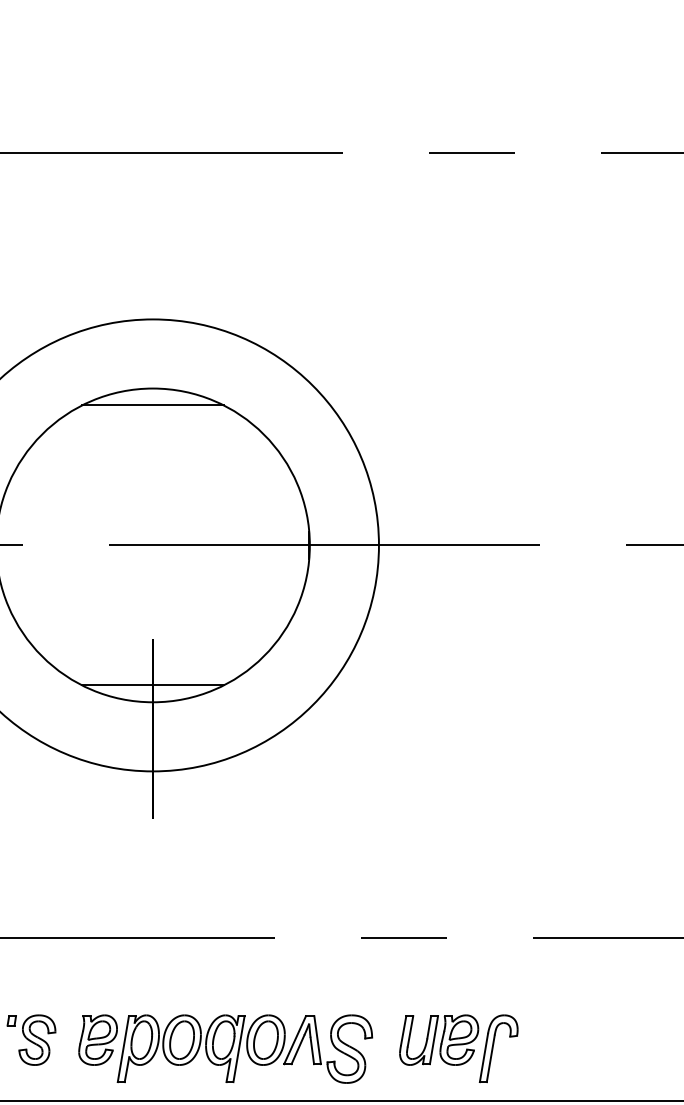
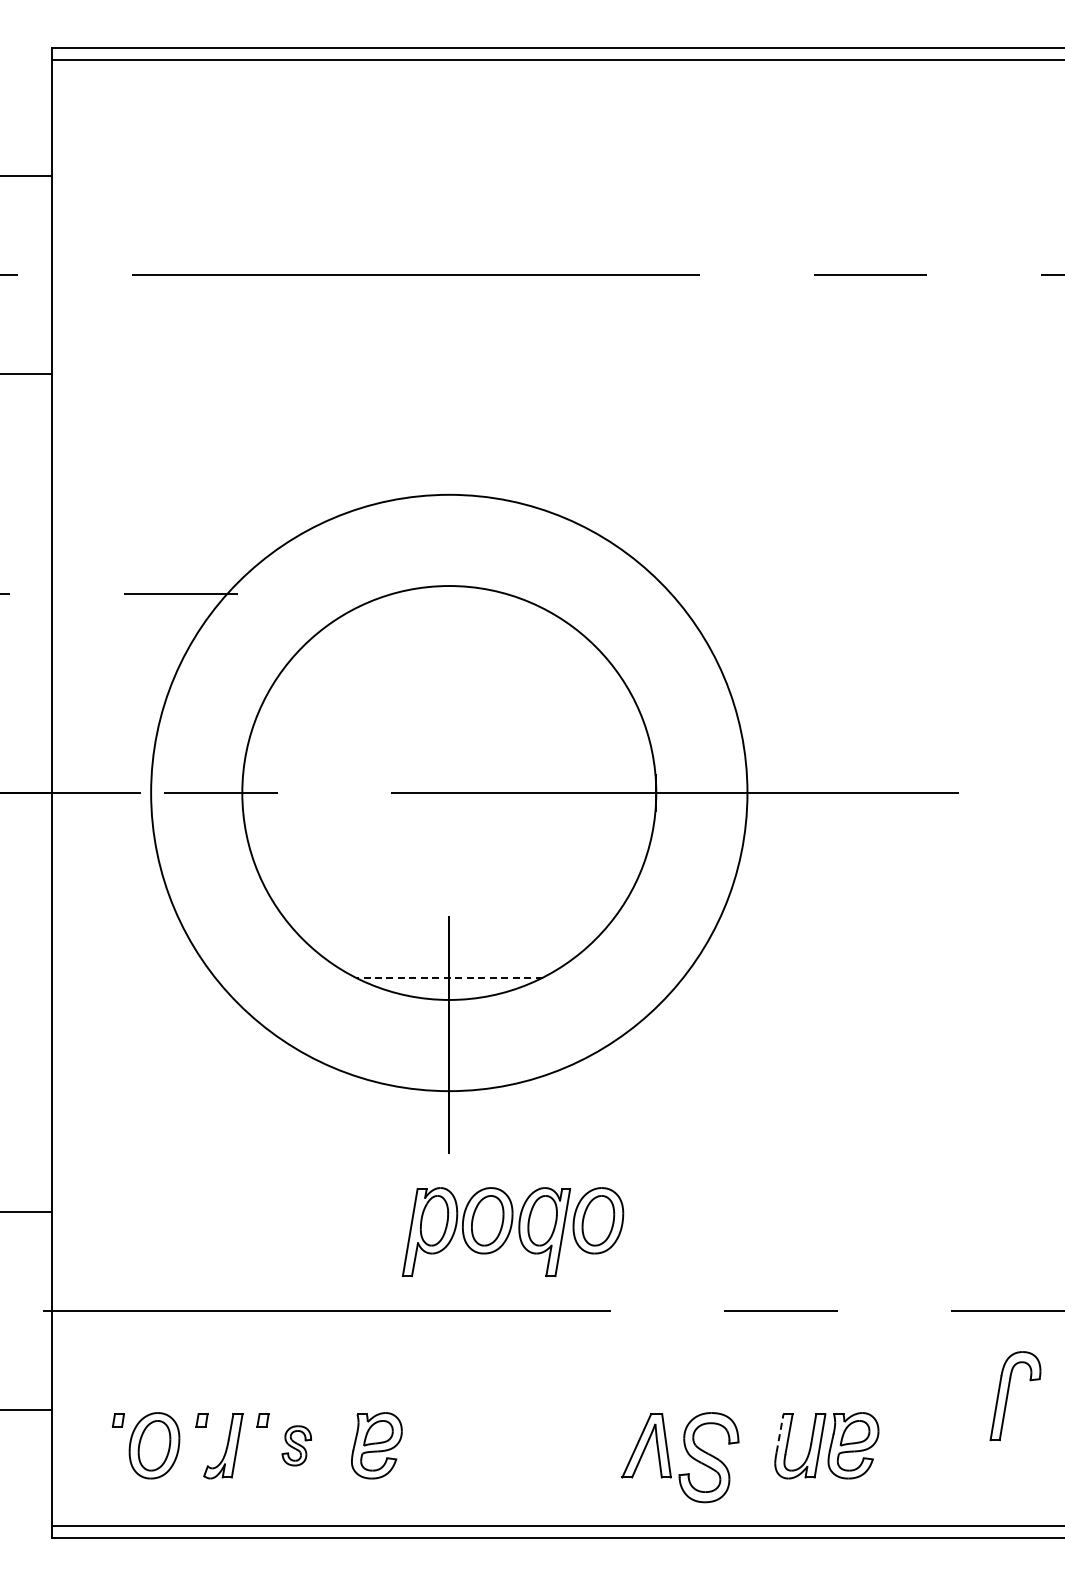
line: (153, 405) -> (449, 608), removed
line: (152, 685) -> (448, 977), solid -> dashed
line: (404, 1030) -> (780, 1432), solid -> dashed
part: (37, 1039) -> (296, 1445), size x0.6
part: (200, 1049) -> (512, 1232), moved
part: (493, 1049) -> (1008, 1396), moved

